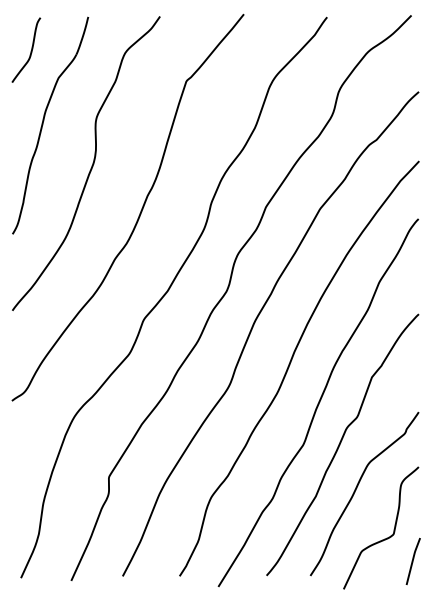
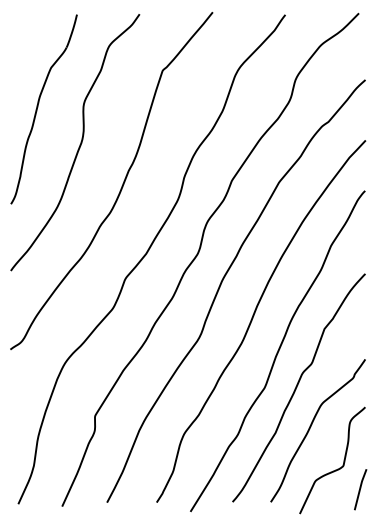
curve: (30, 51) -> (26, 44), removed

